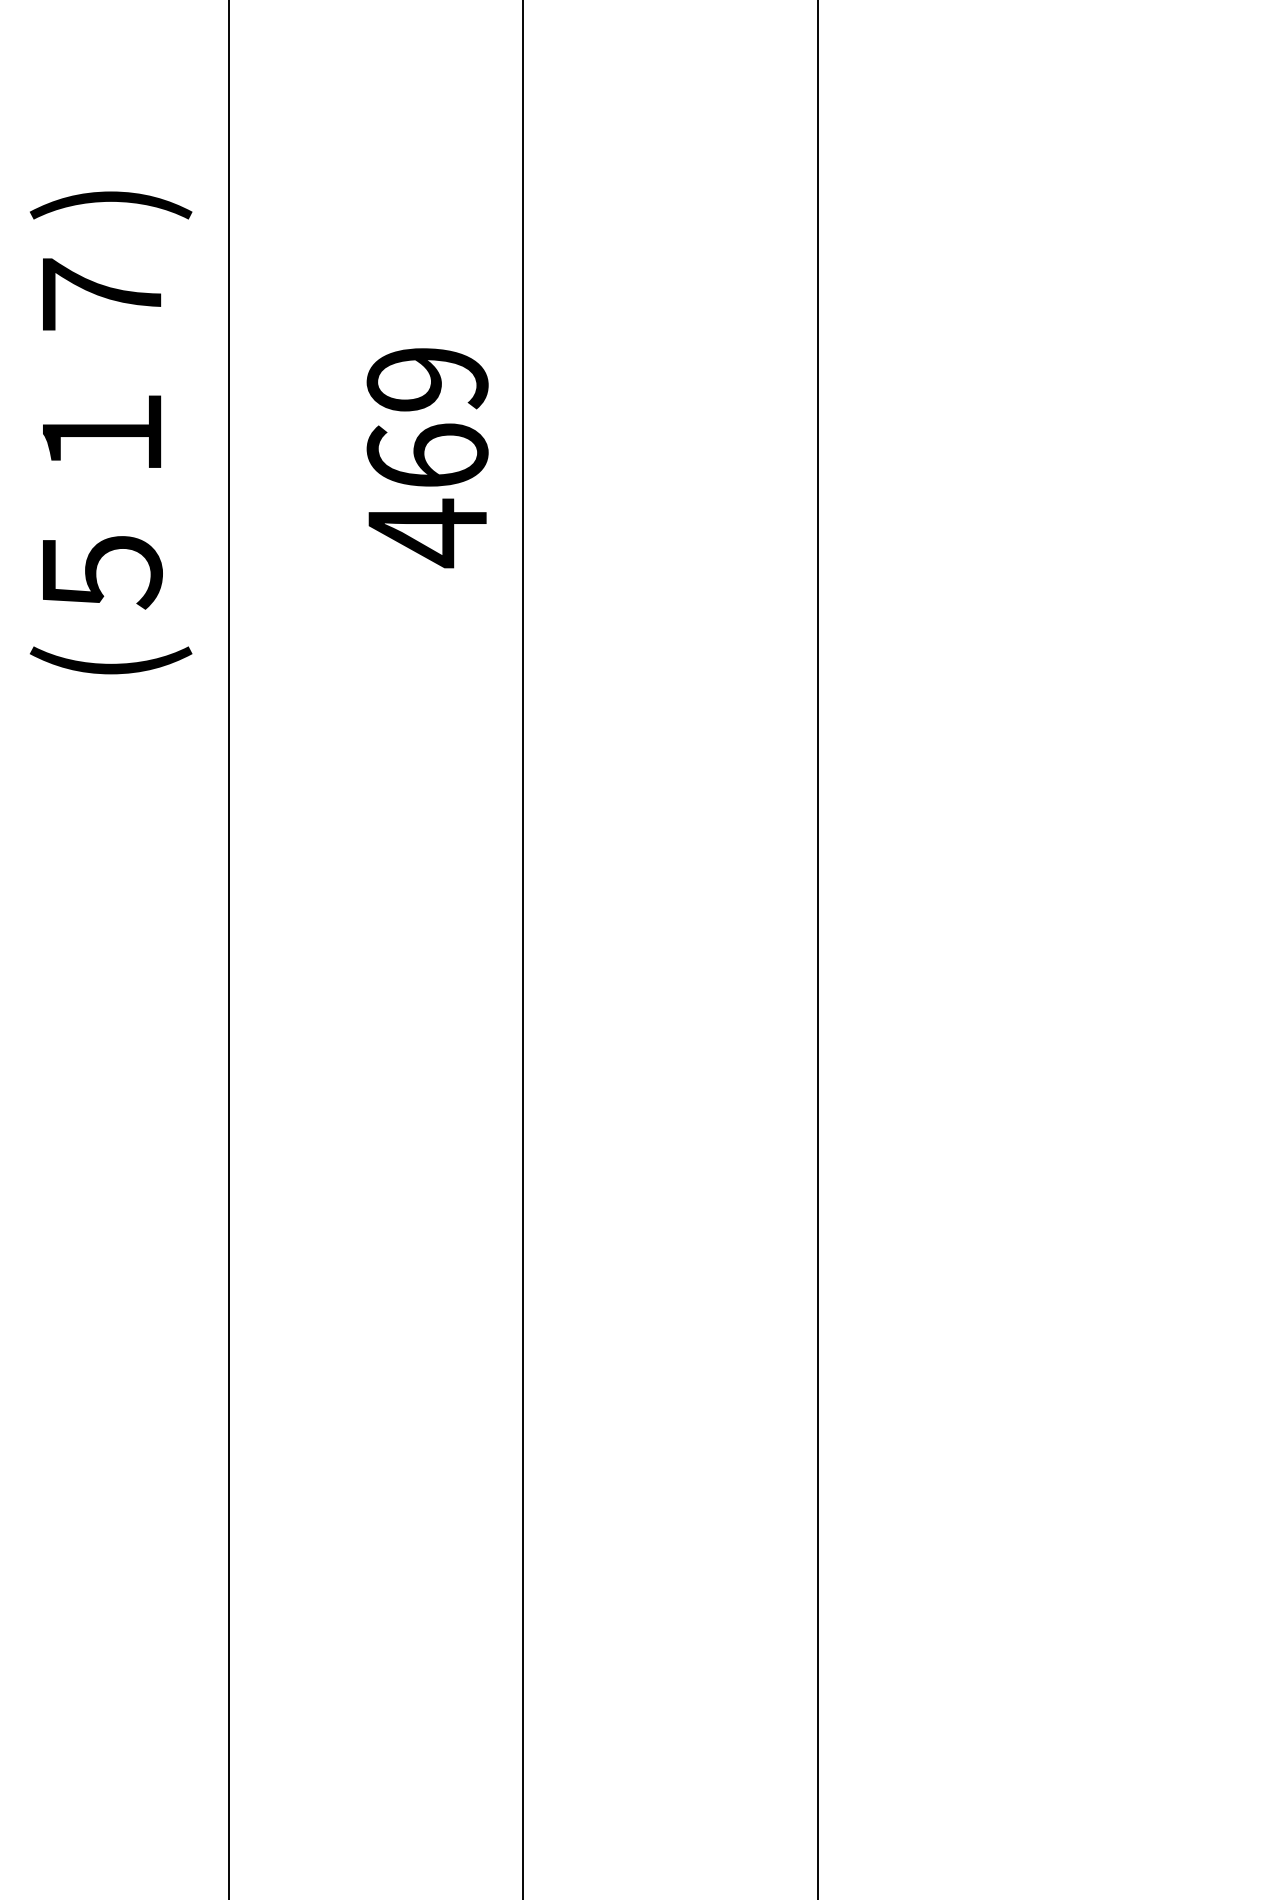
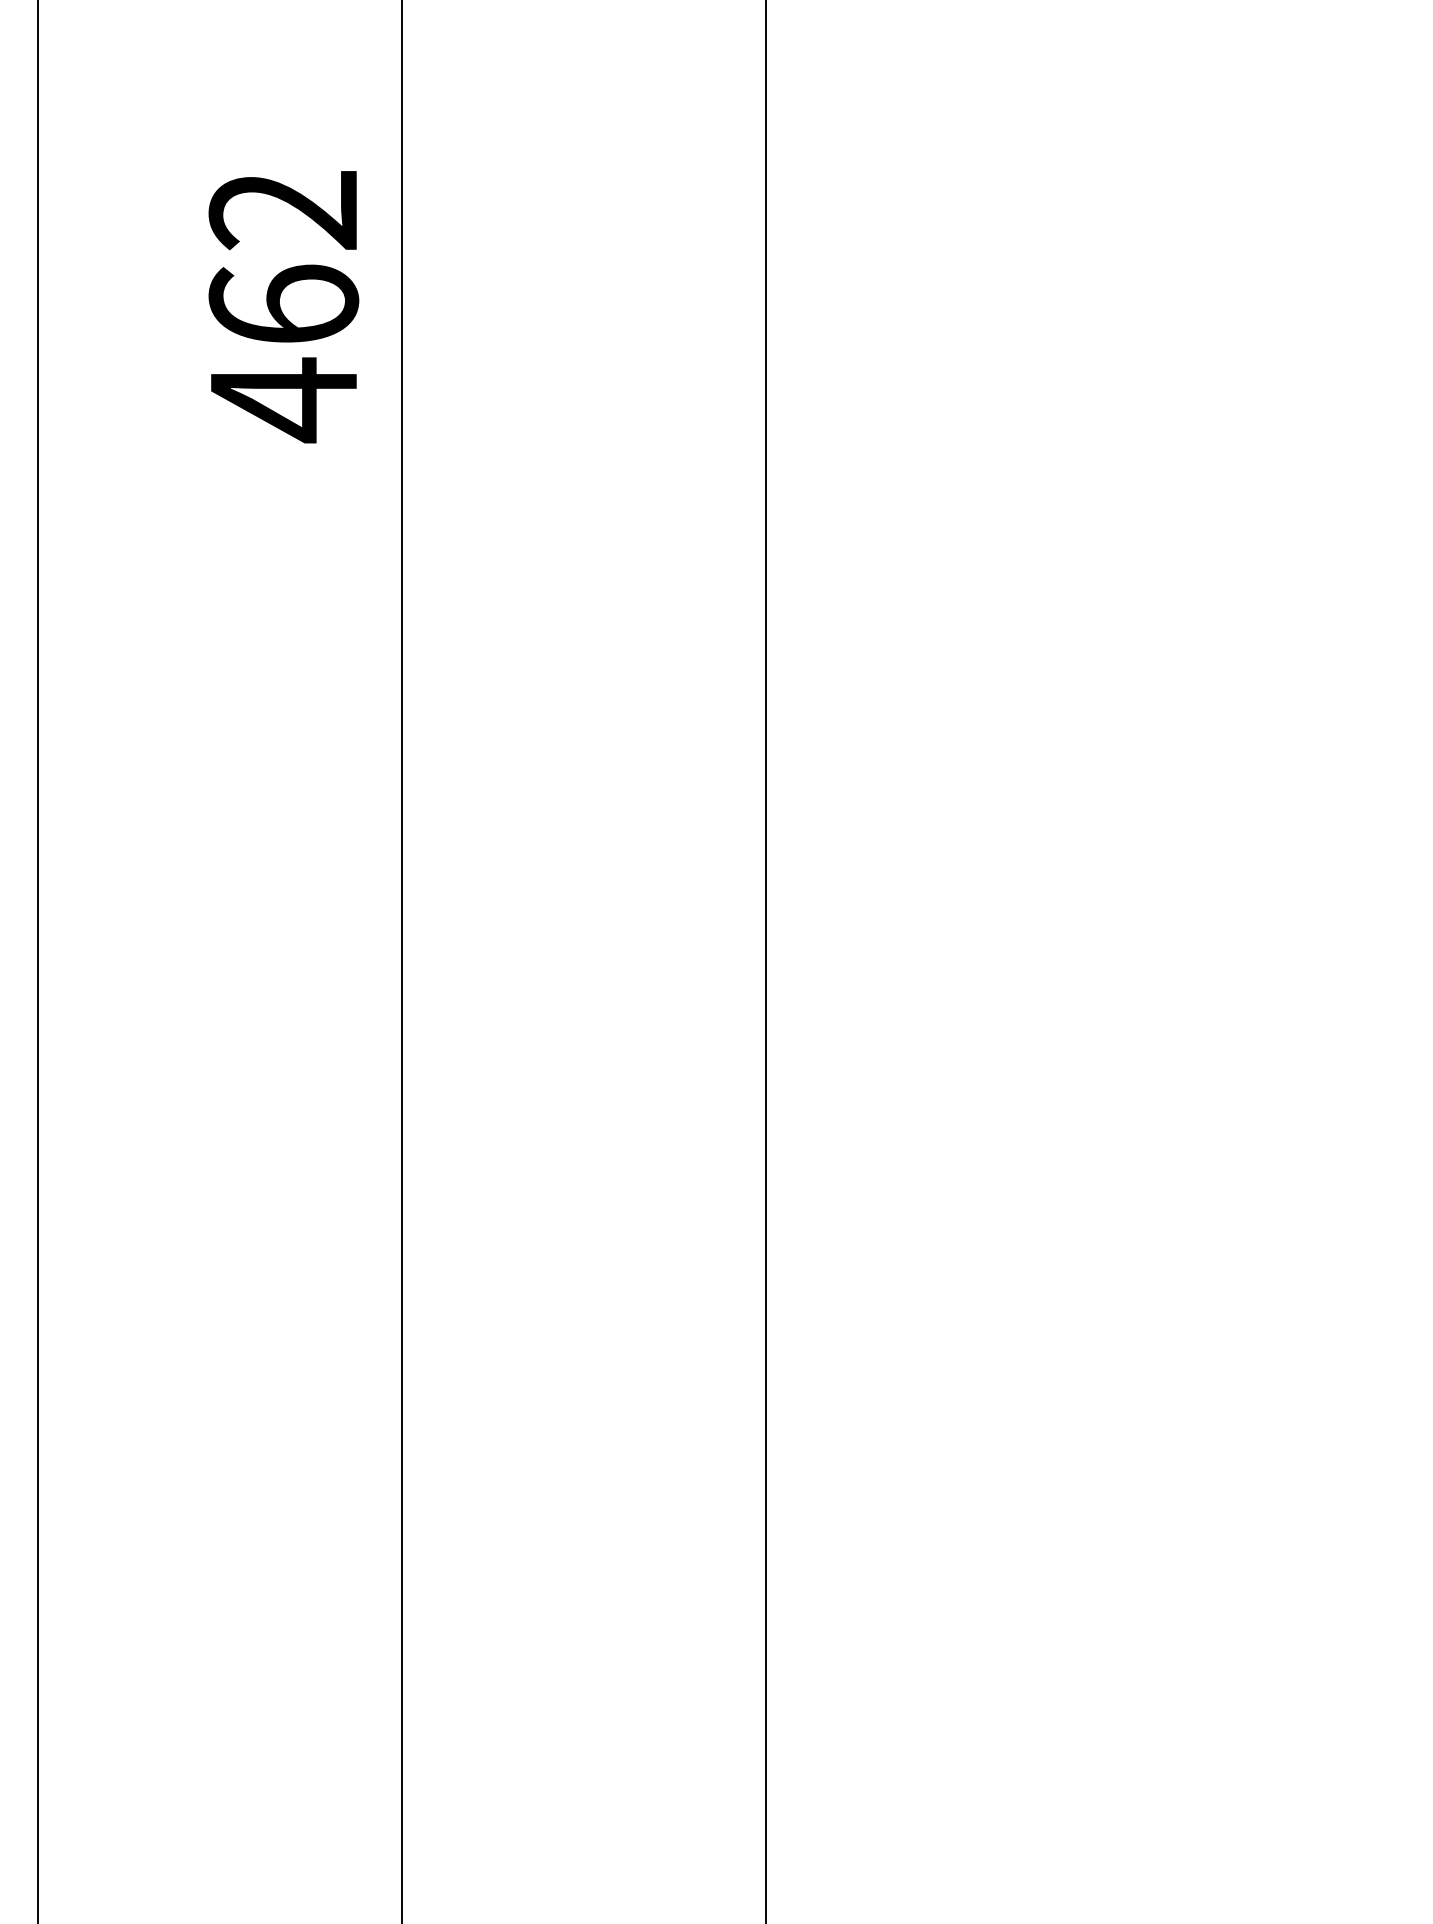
text: (427, 379) -> (283, 210), 469 -> 462

